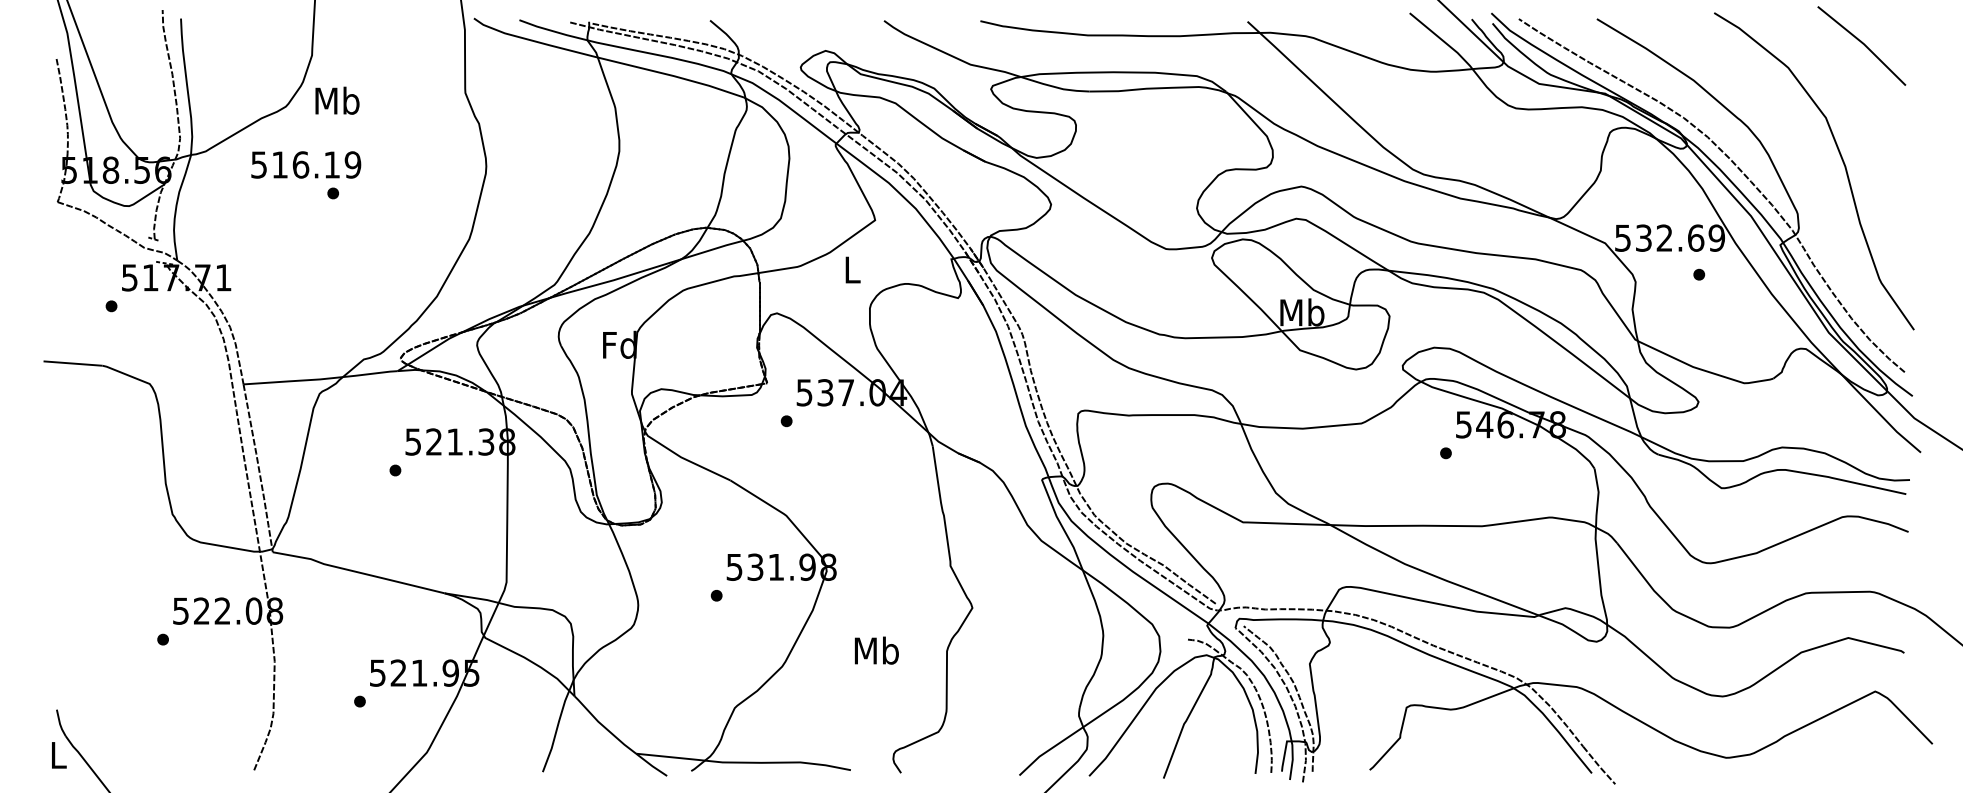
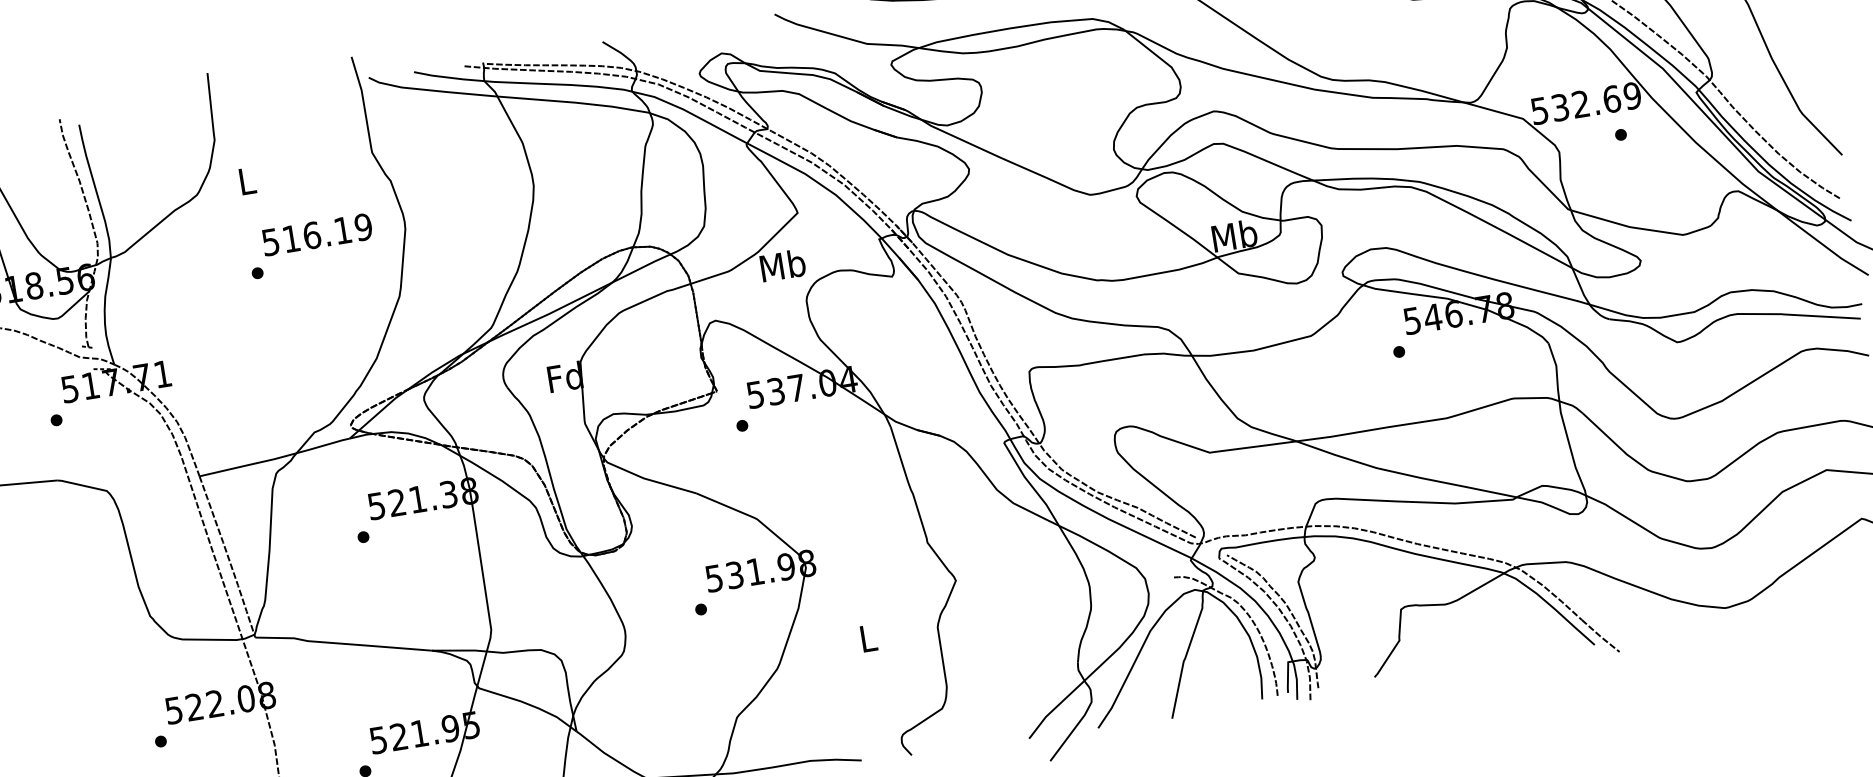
text: (337, 100) -> (246, 180), Mb -> L
text: (306, 164) -> (317, 234), moved
text: (852, 269) -> (783, 265), L -> Mb
text: (876, 650) -> (867, 638), Mb -> L

